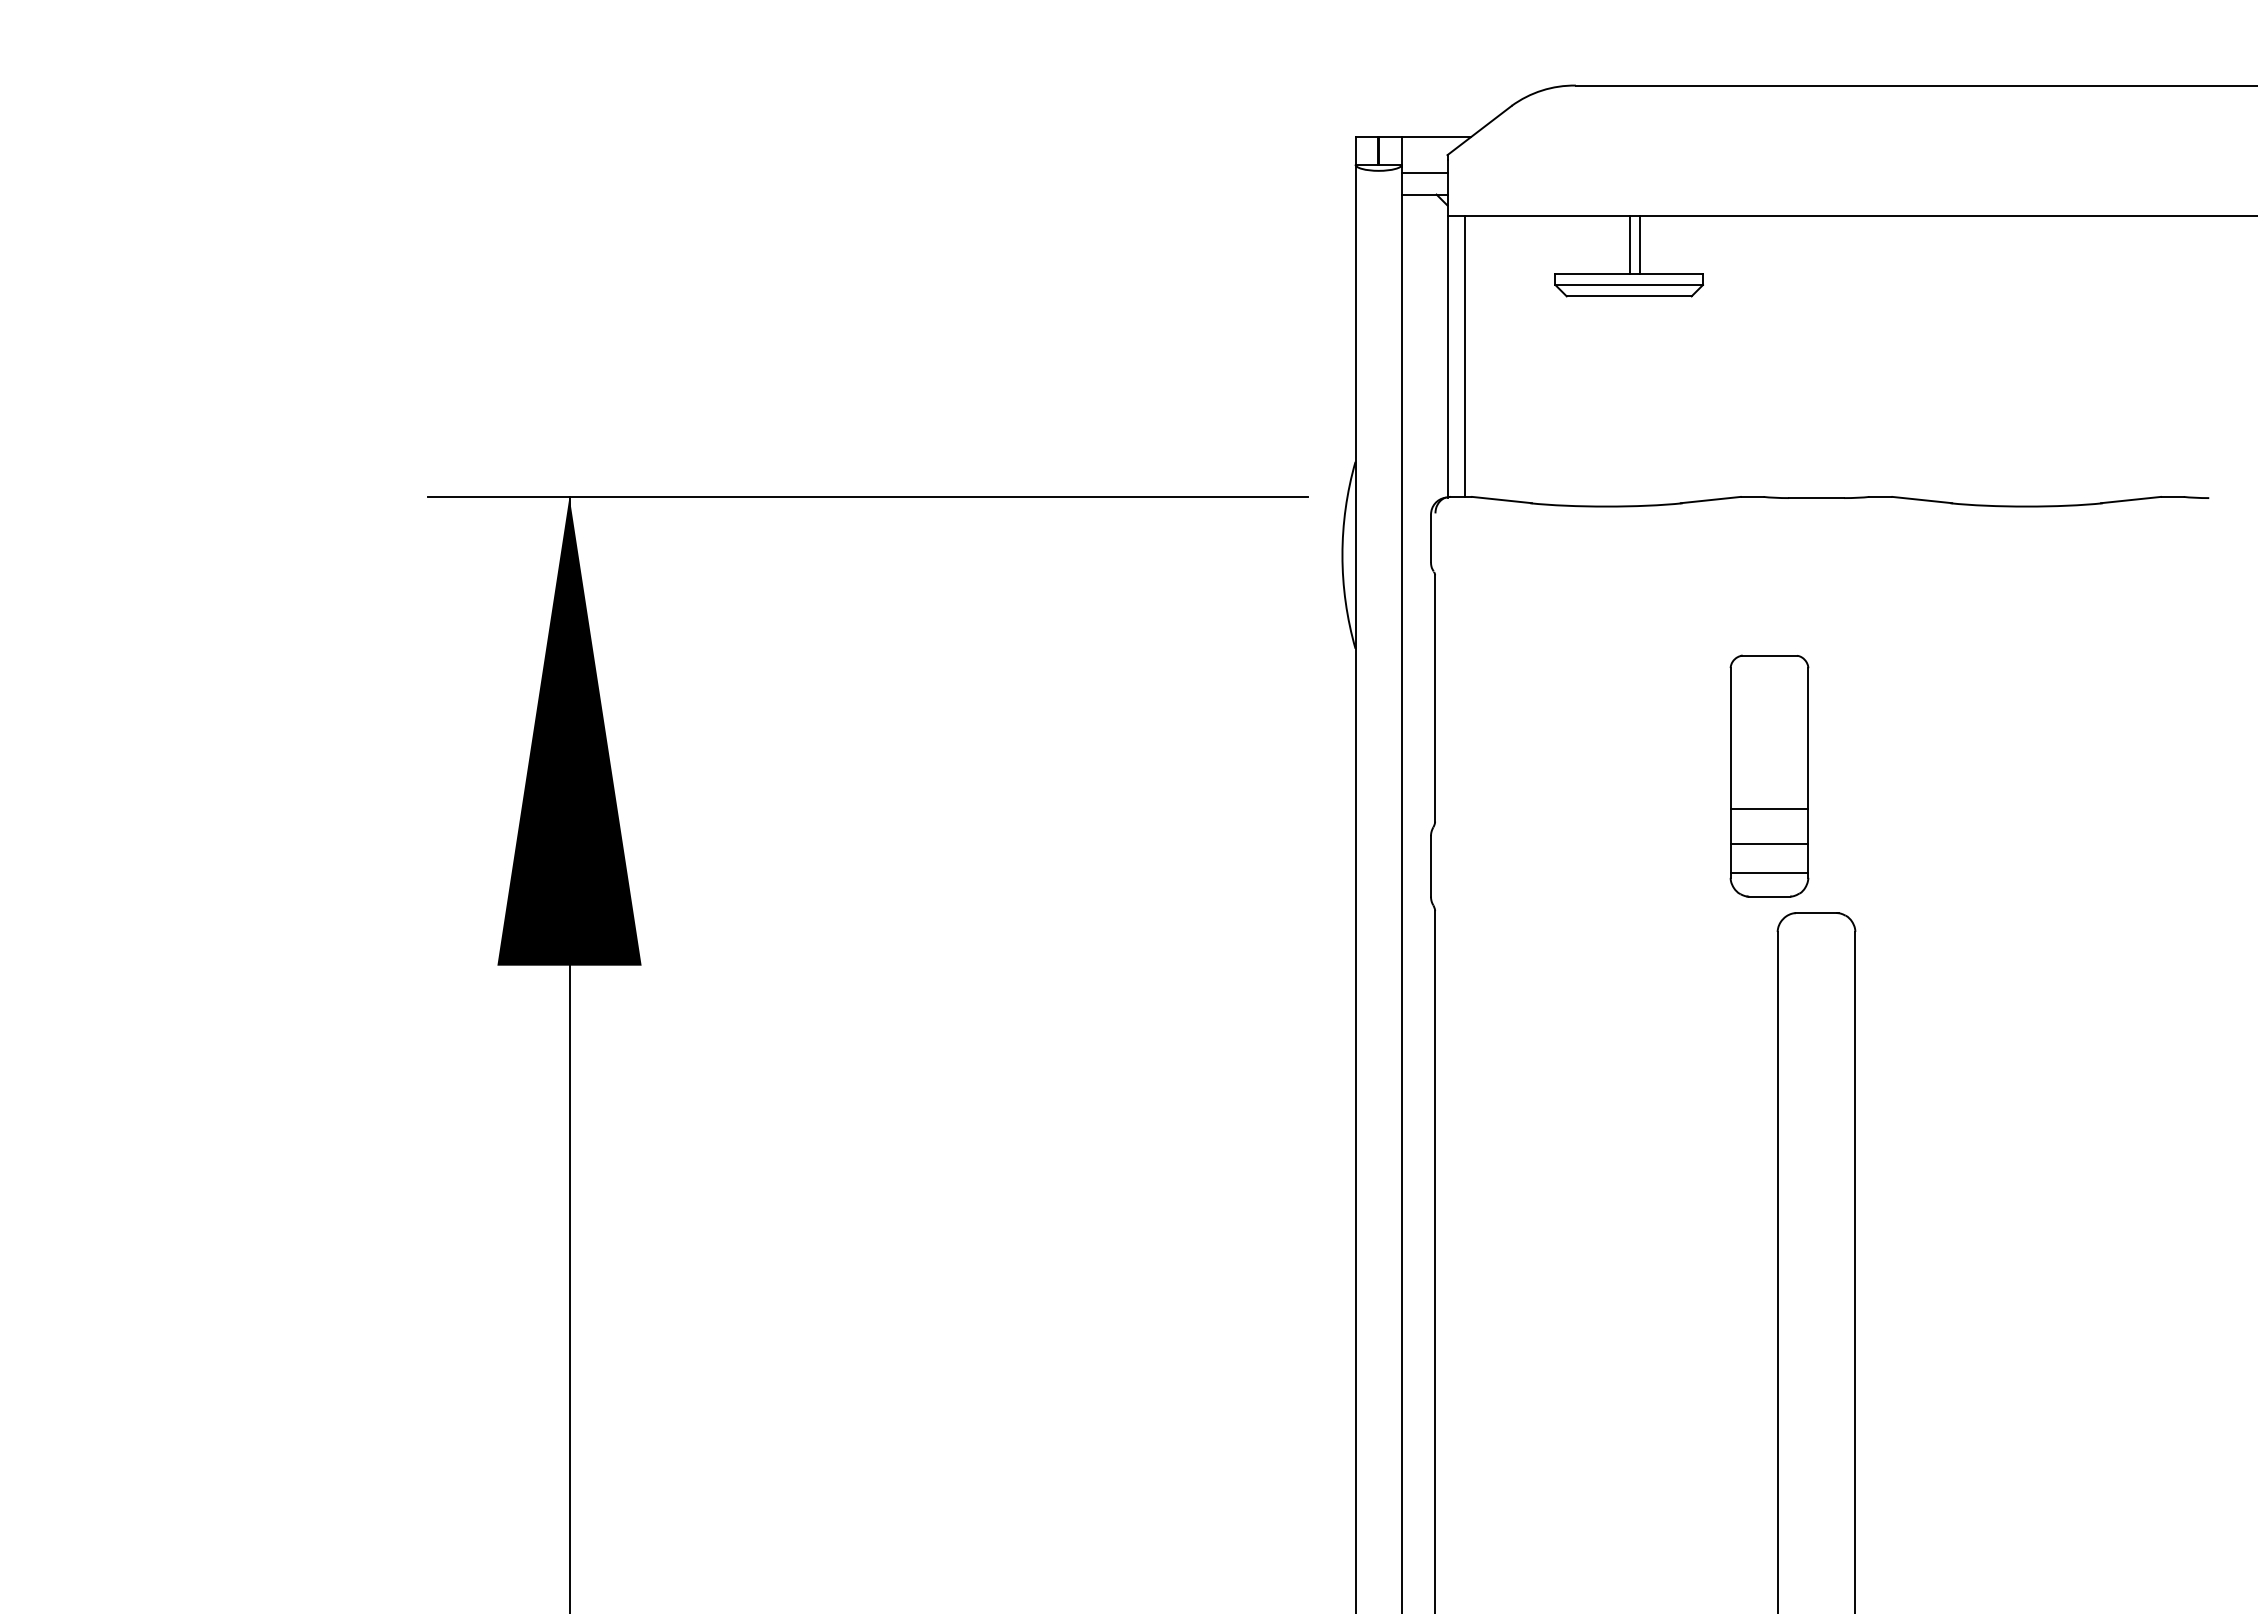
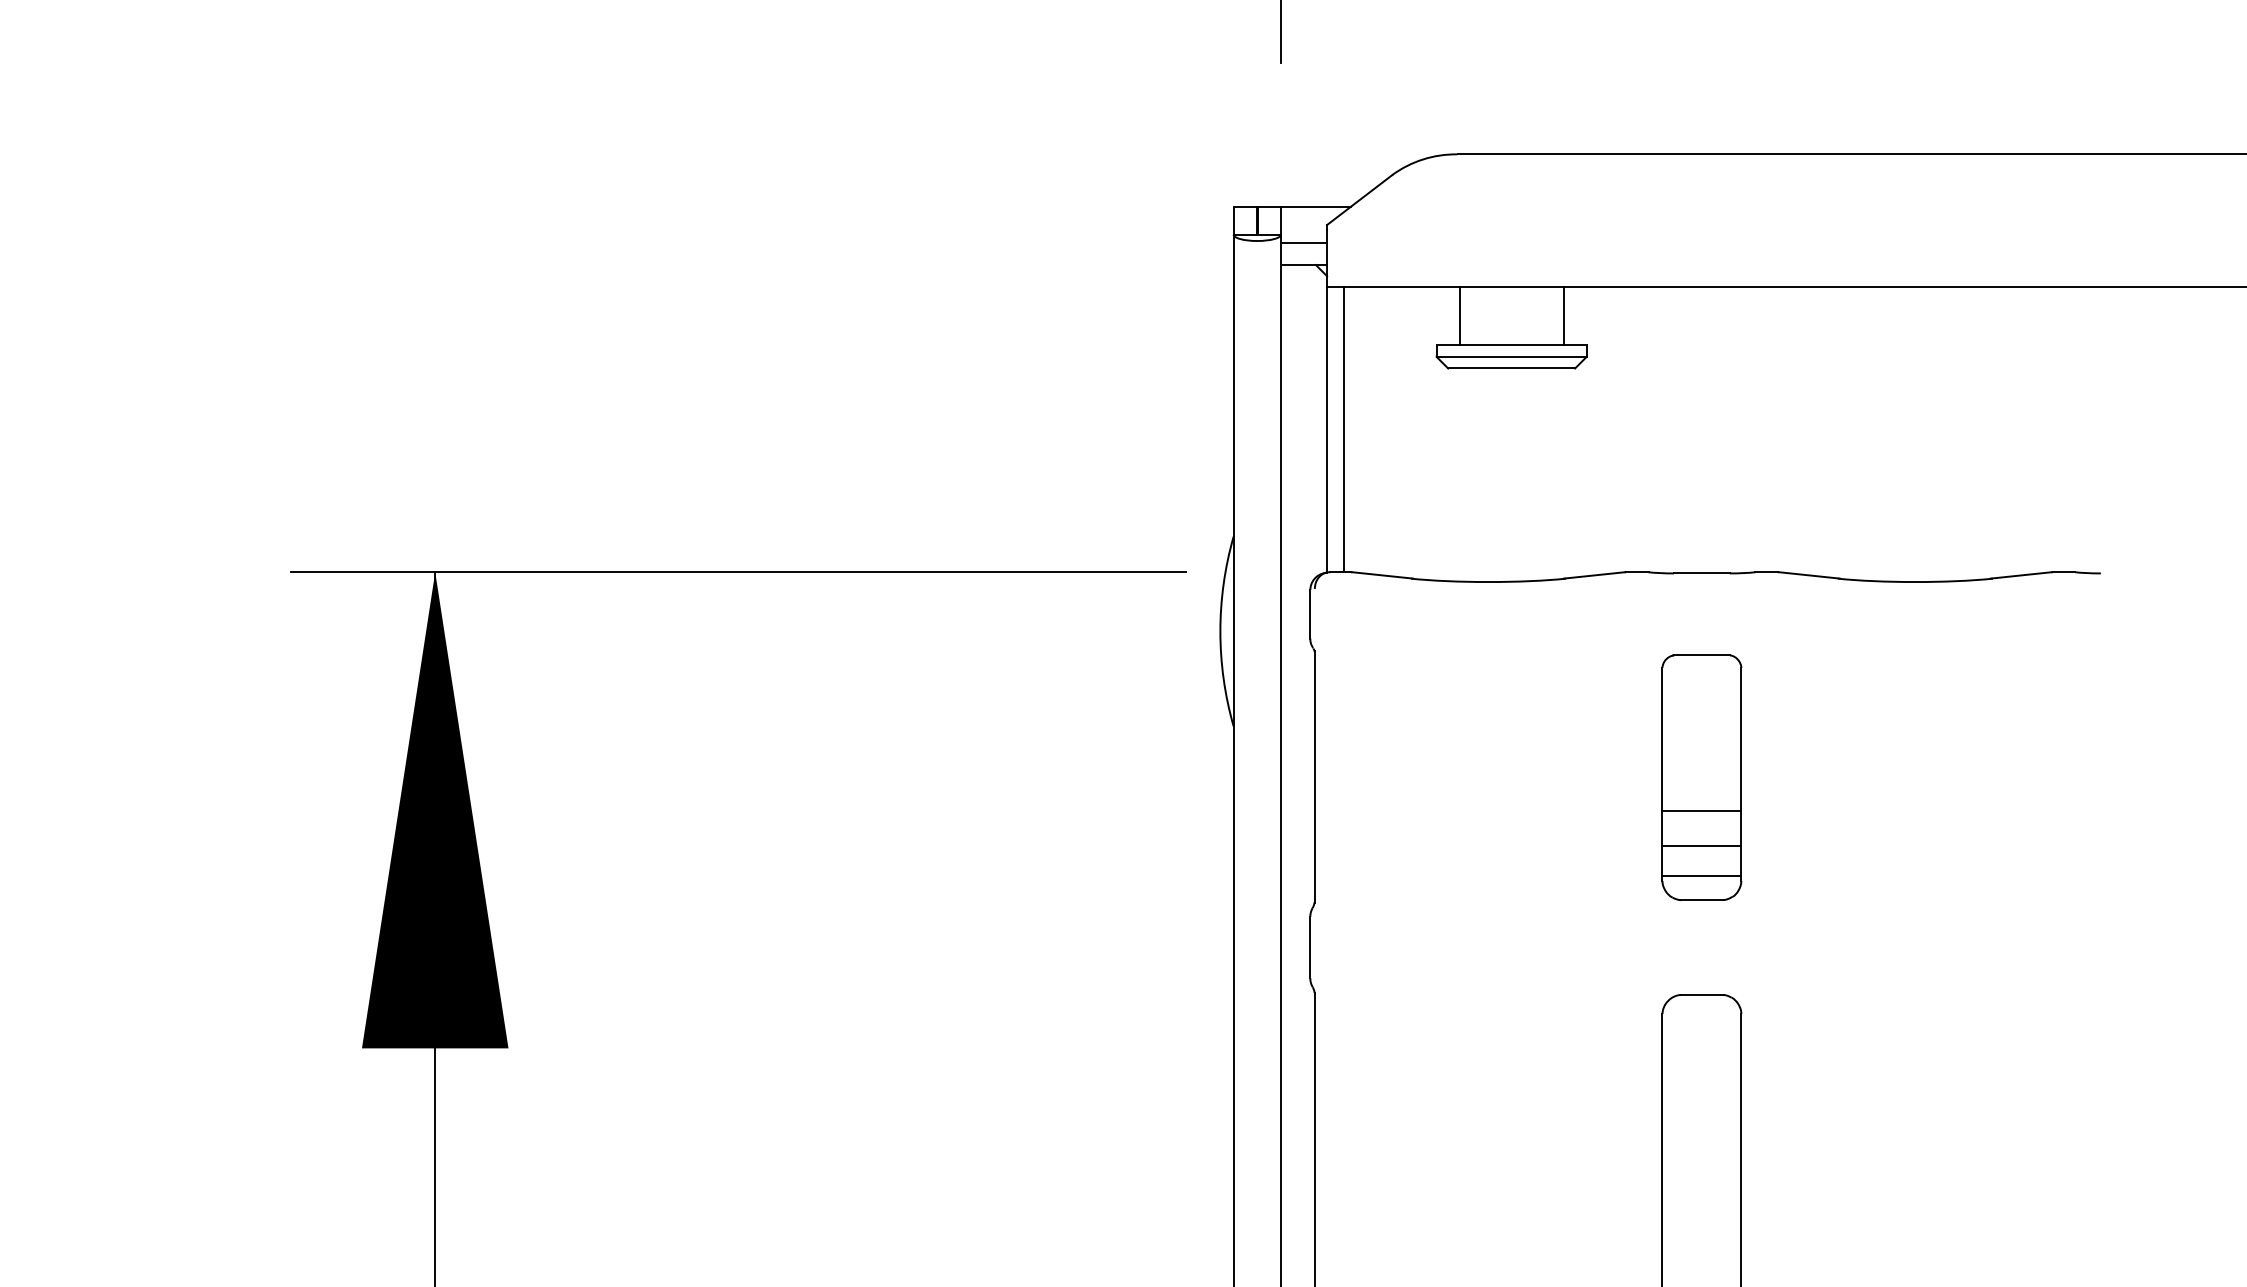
line: (1630, 244) -> (1563, 315), moved
line: (1640, 244) -> (1460, 315), moved
part: (1769, 775) -> (1701, 776), moved

